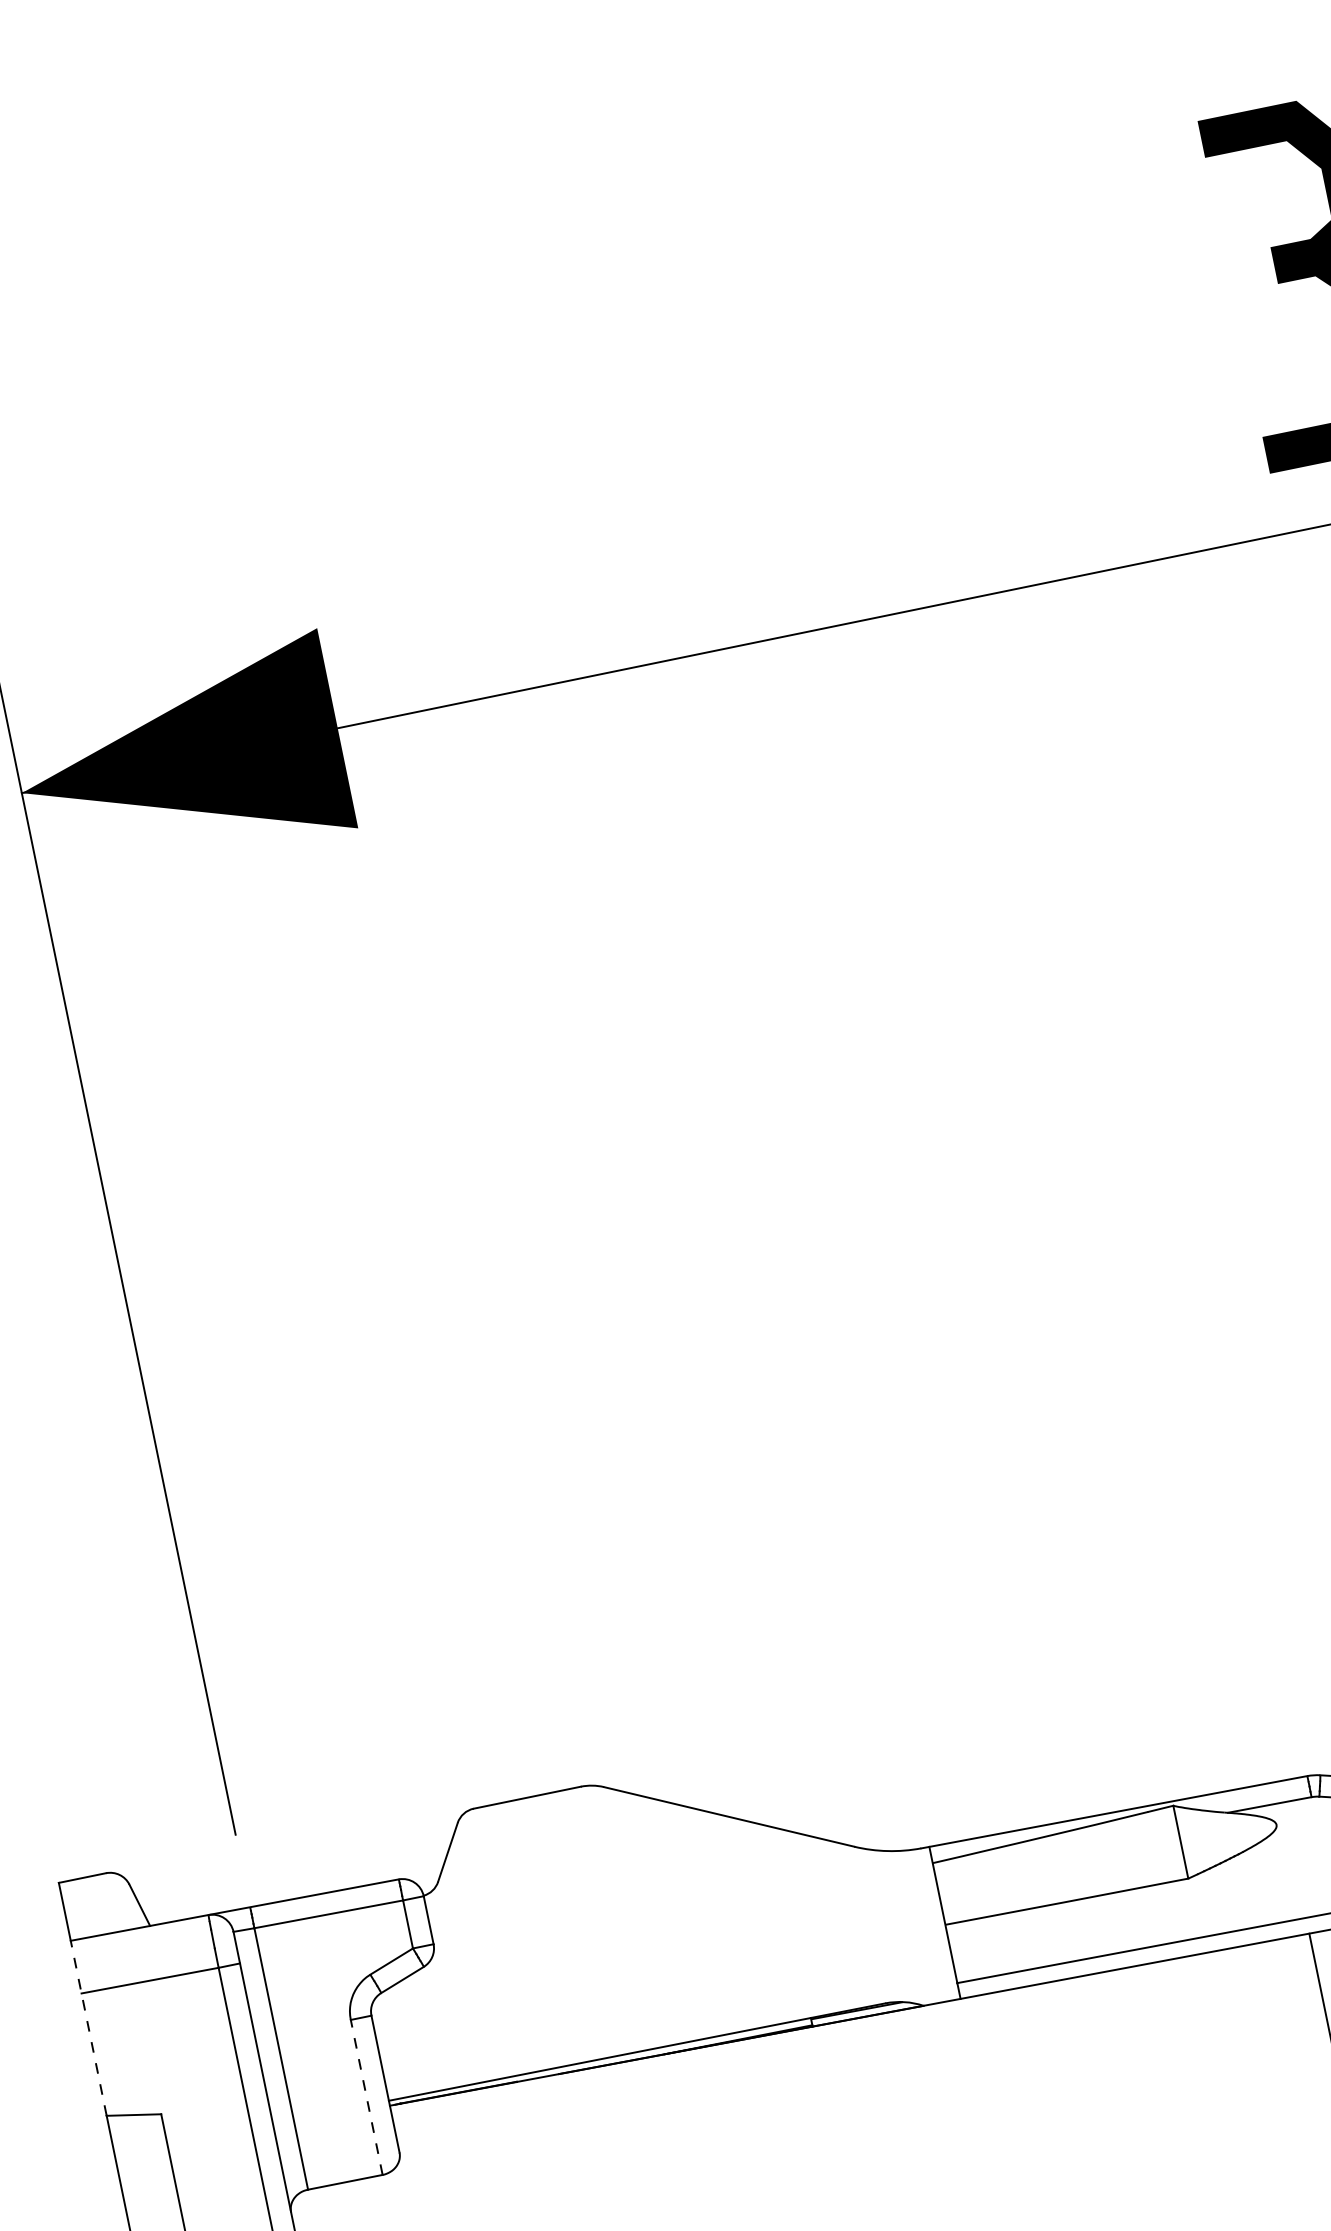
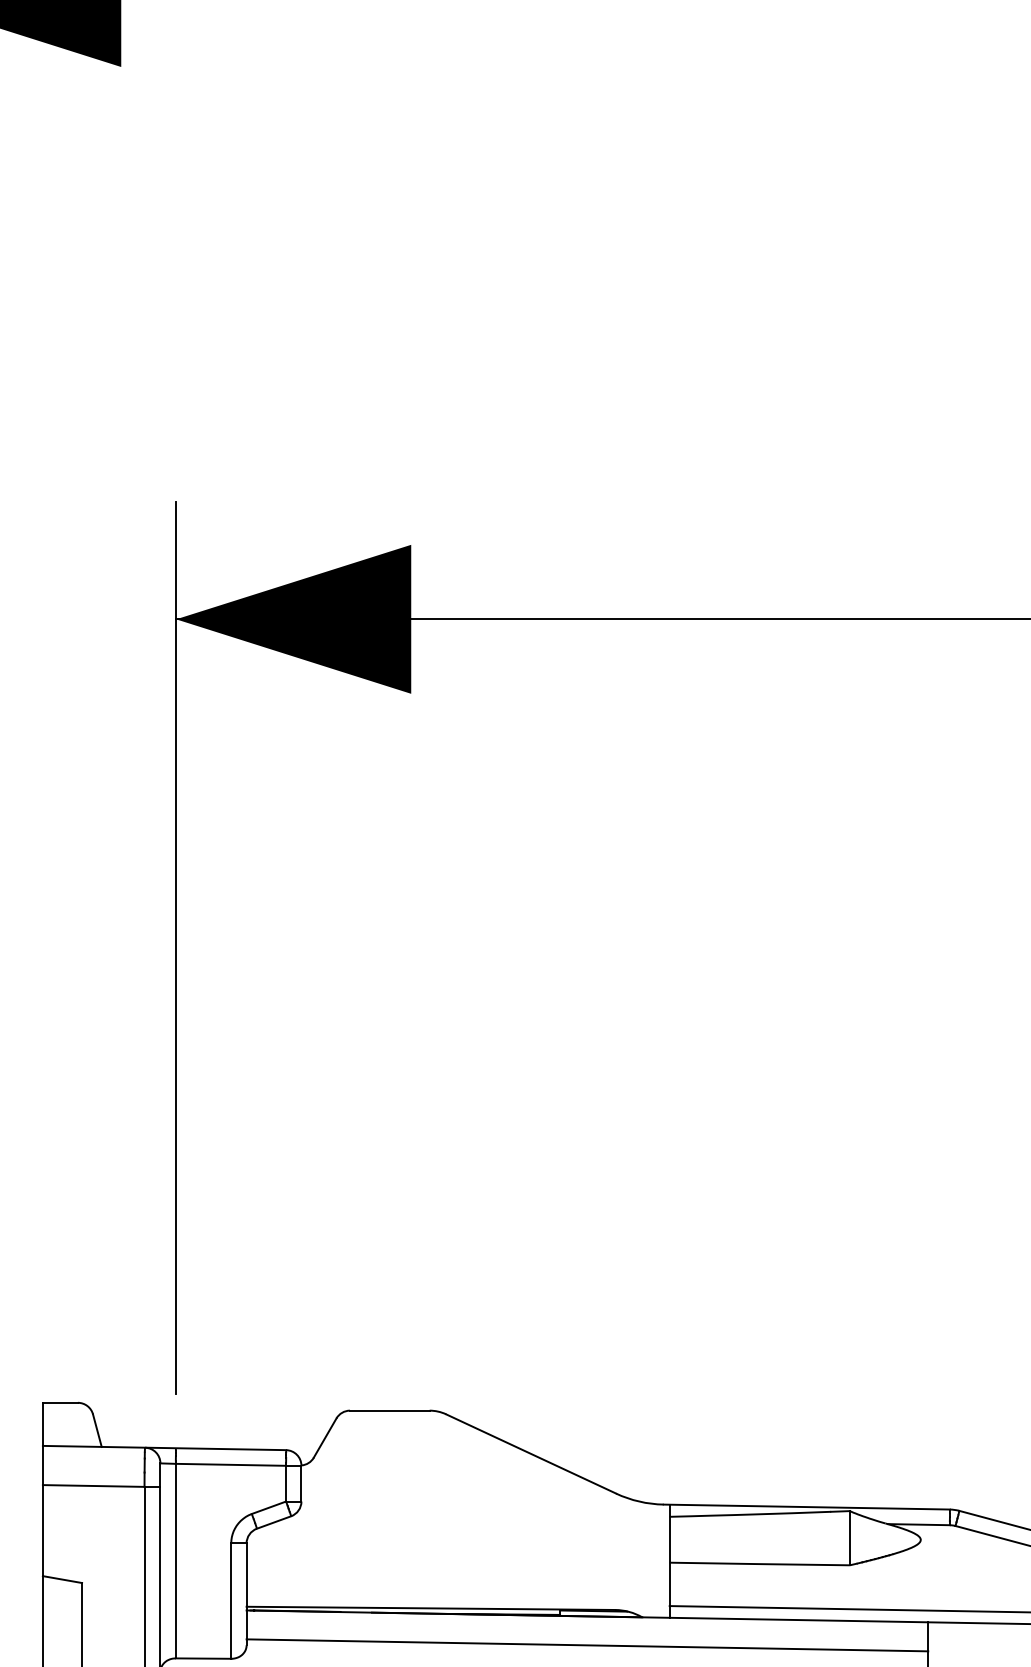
line: (88, 2027) -> (42, 1510), dashed -> solid
line: (857, 2058) -> (587, 1645), added
line: (367, 2097) -> (231, 1601), dashed -> solid

